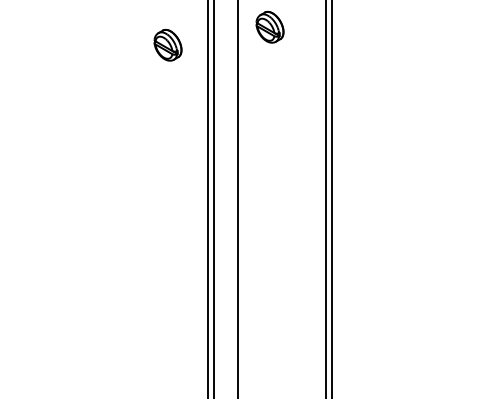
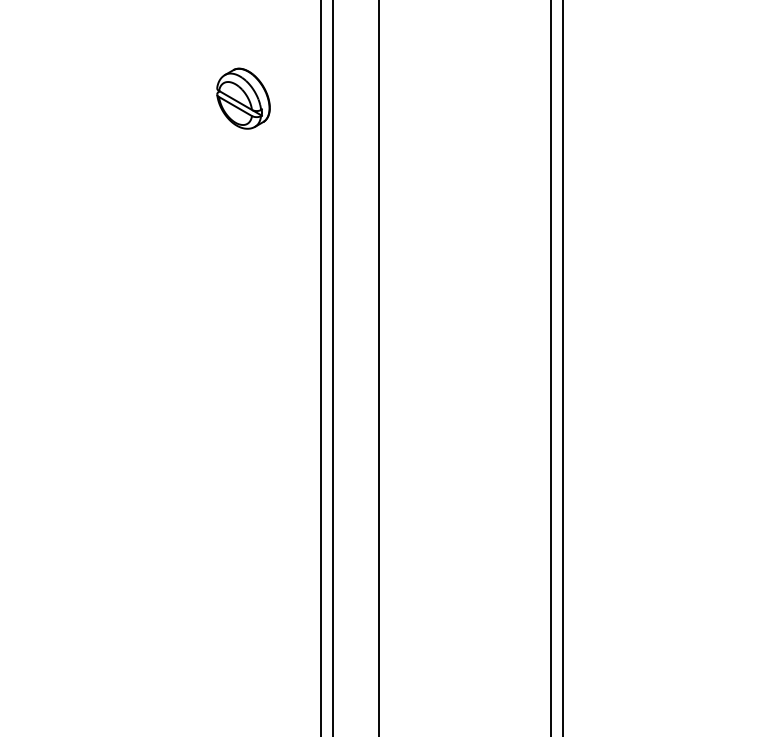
part: (269, 26) -> (440, 62), removed

